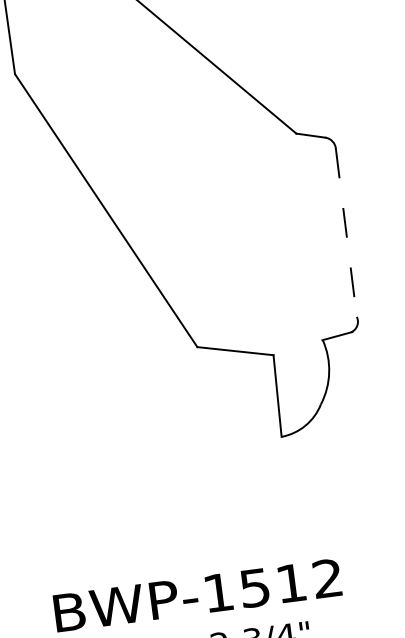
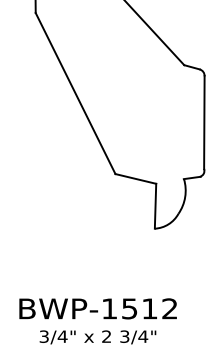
line: (346, 232) -> (204, 122), dashed -> solid

